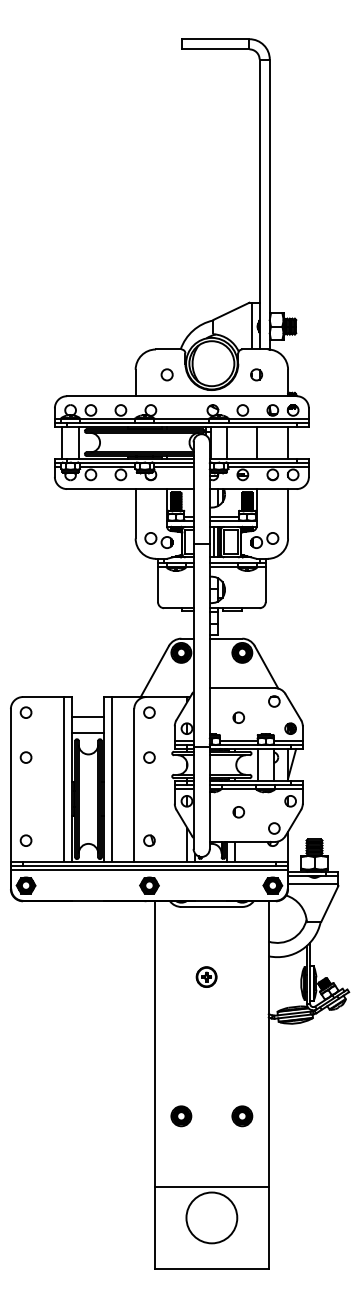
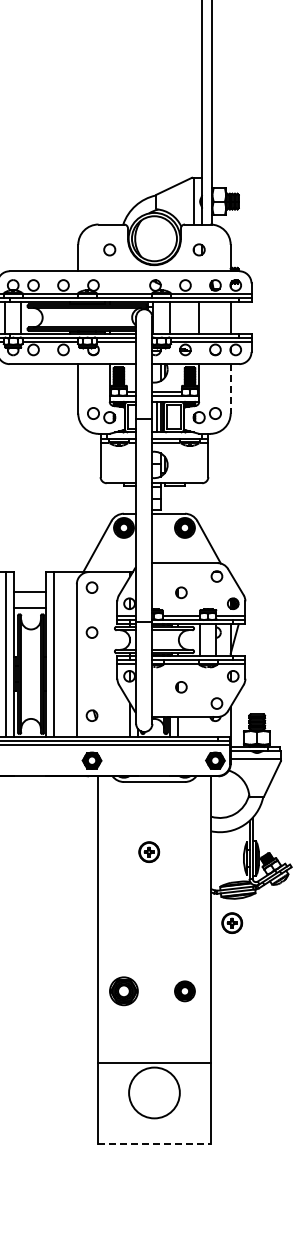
line: (288, 513) -> (231, 388), solid -> dashed
part: (289, 1047) -> (232, 922), added
part: (181, 1116) -> (124, 991), size x1.4
line: (211, 1268) -> (154, 1143), solid -> dashed

